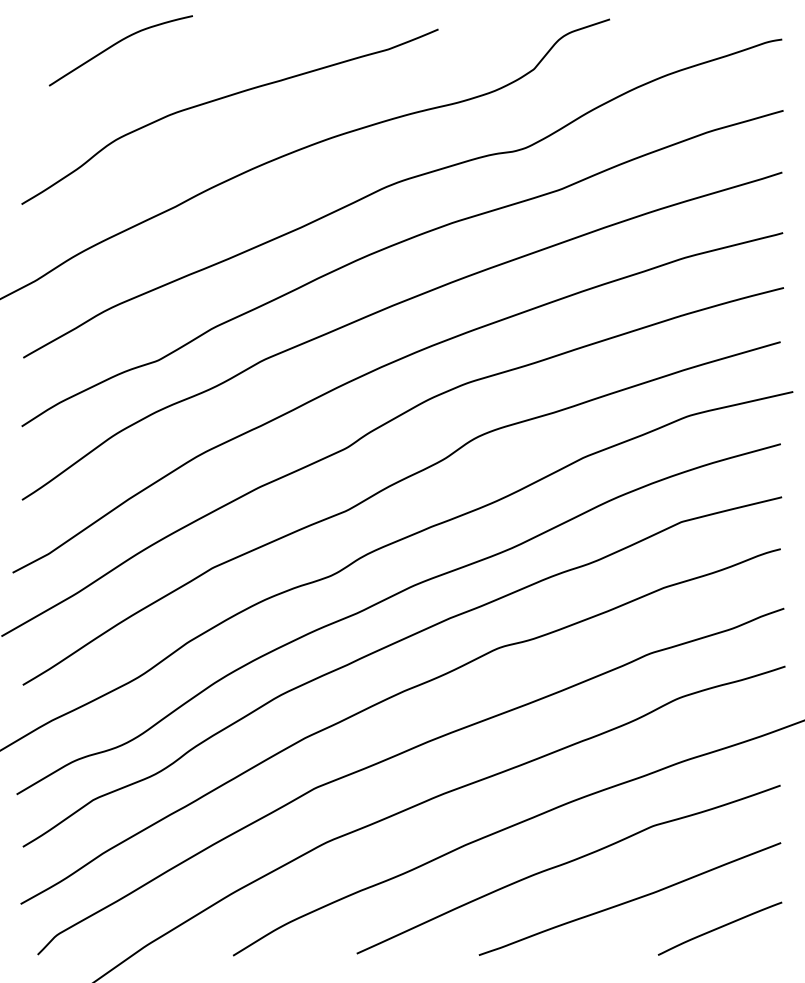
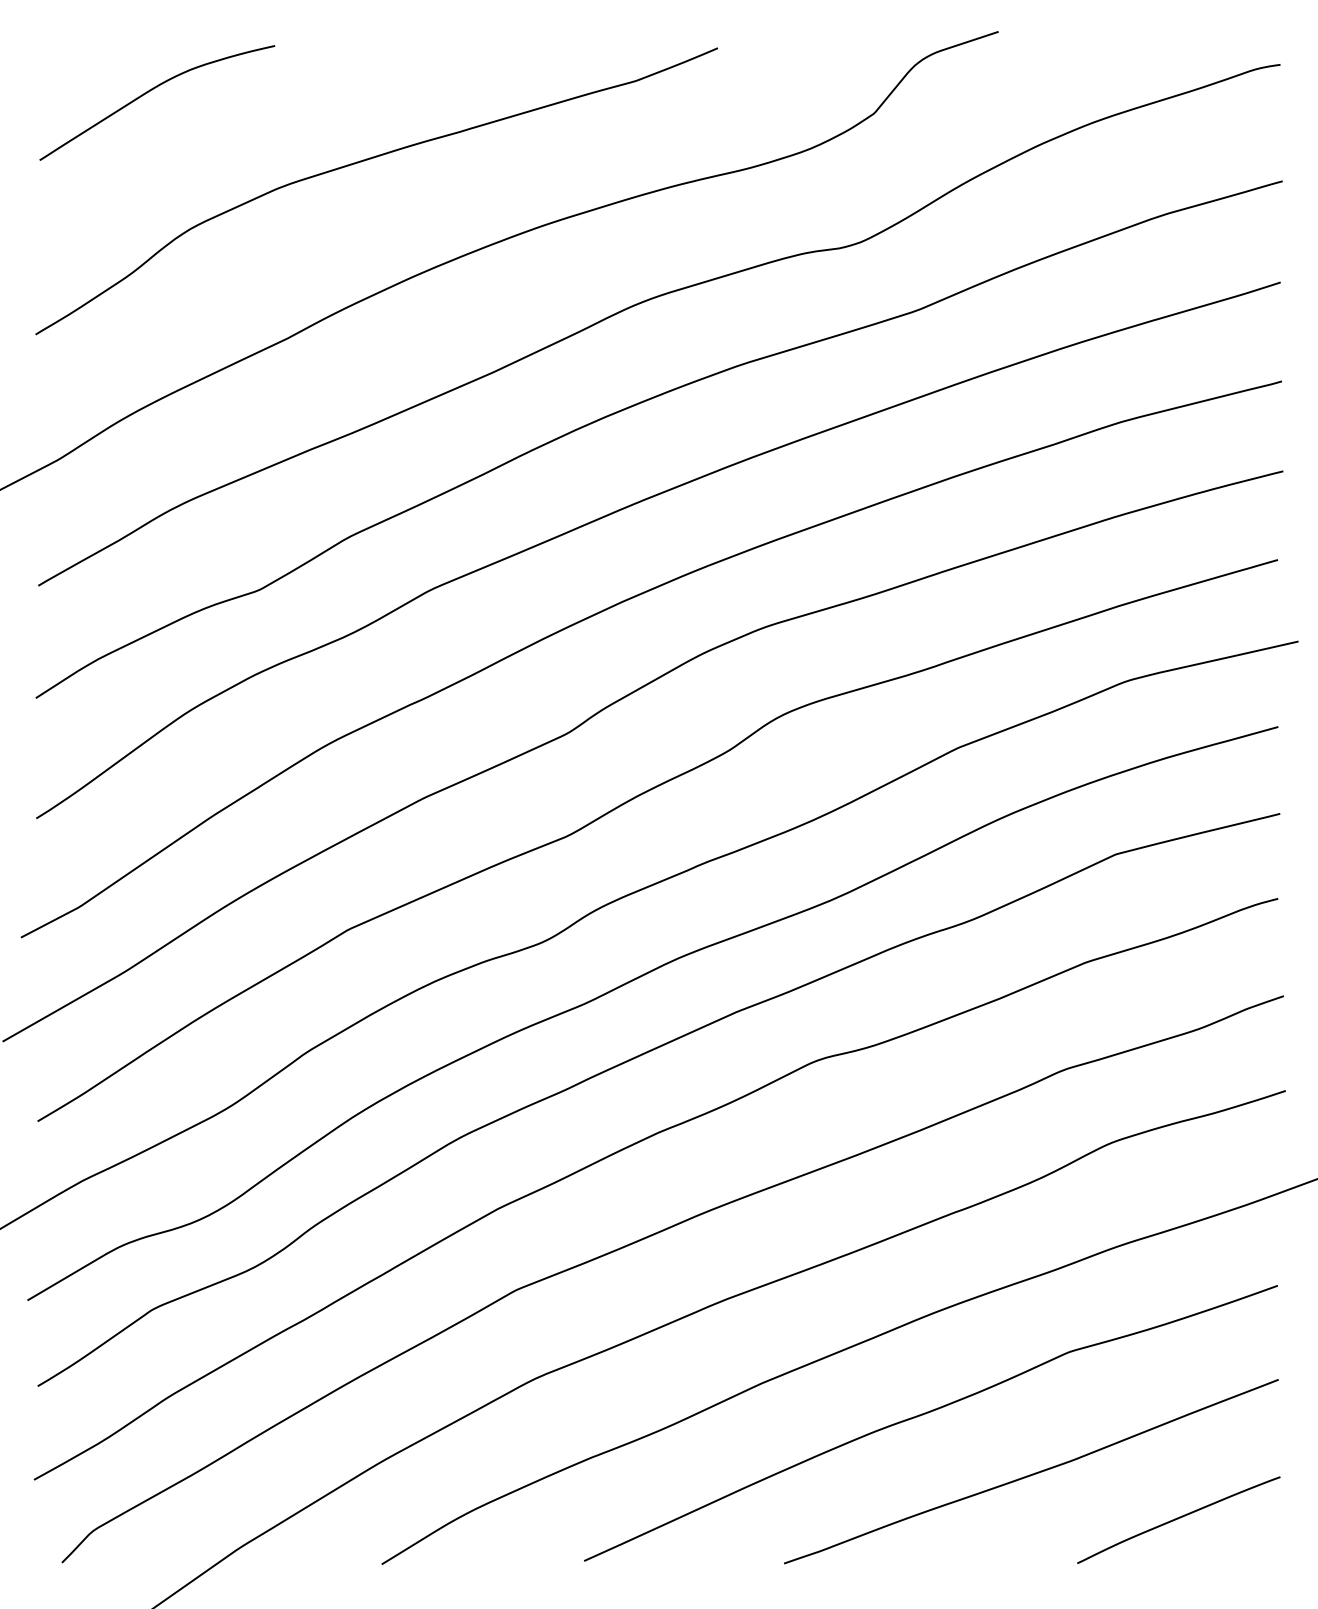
curve: (116, 44) -> (149, 92), moved

